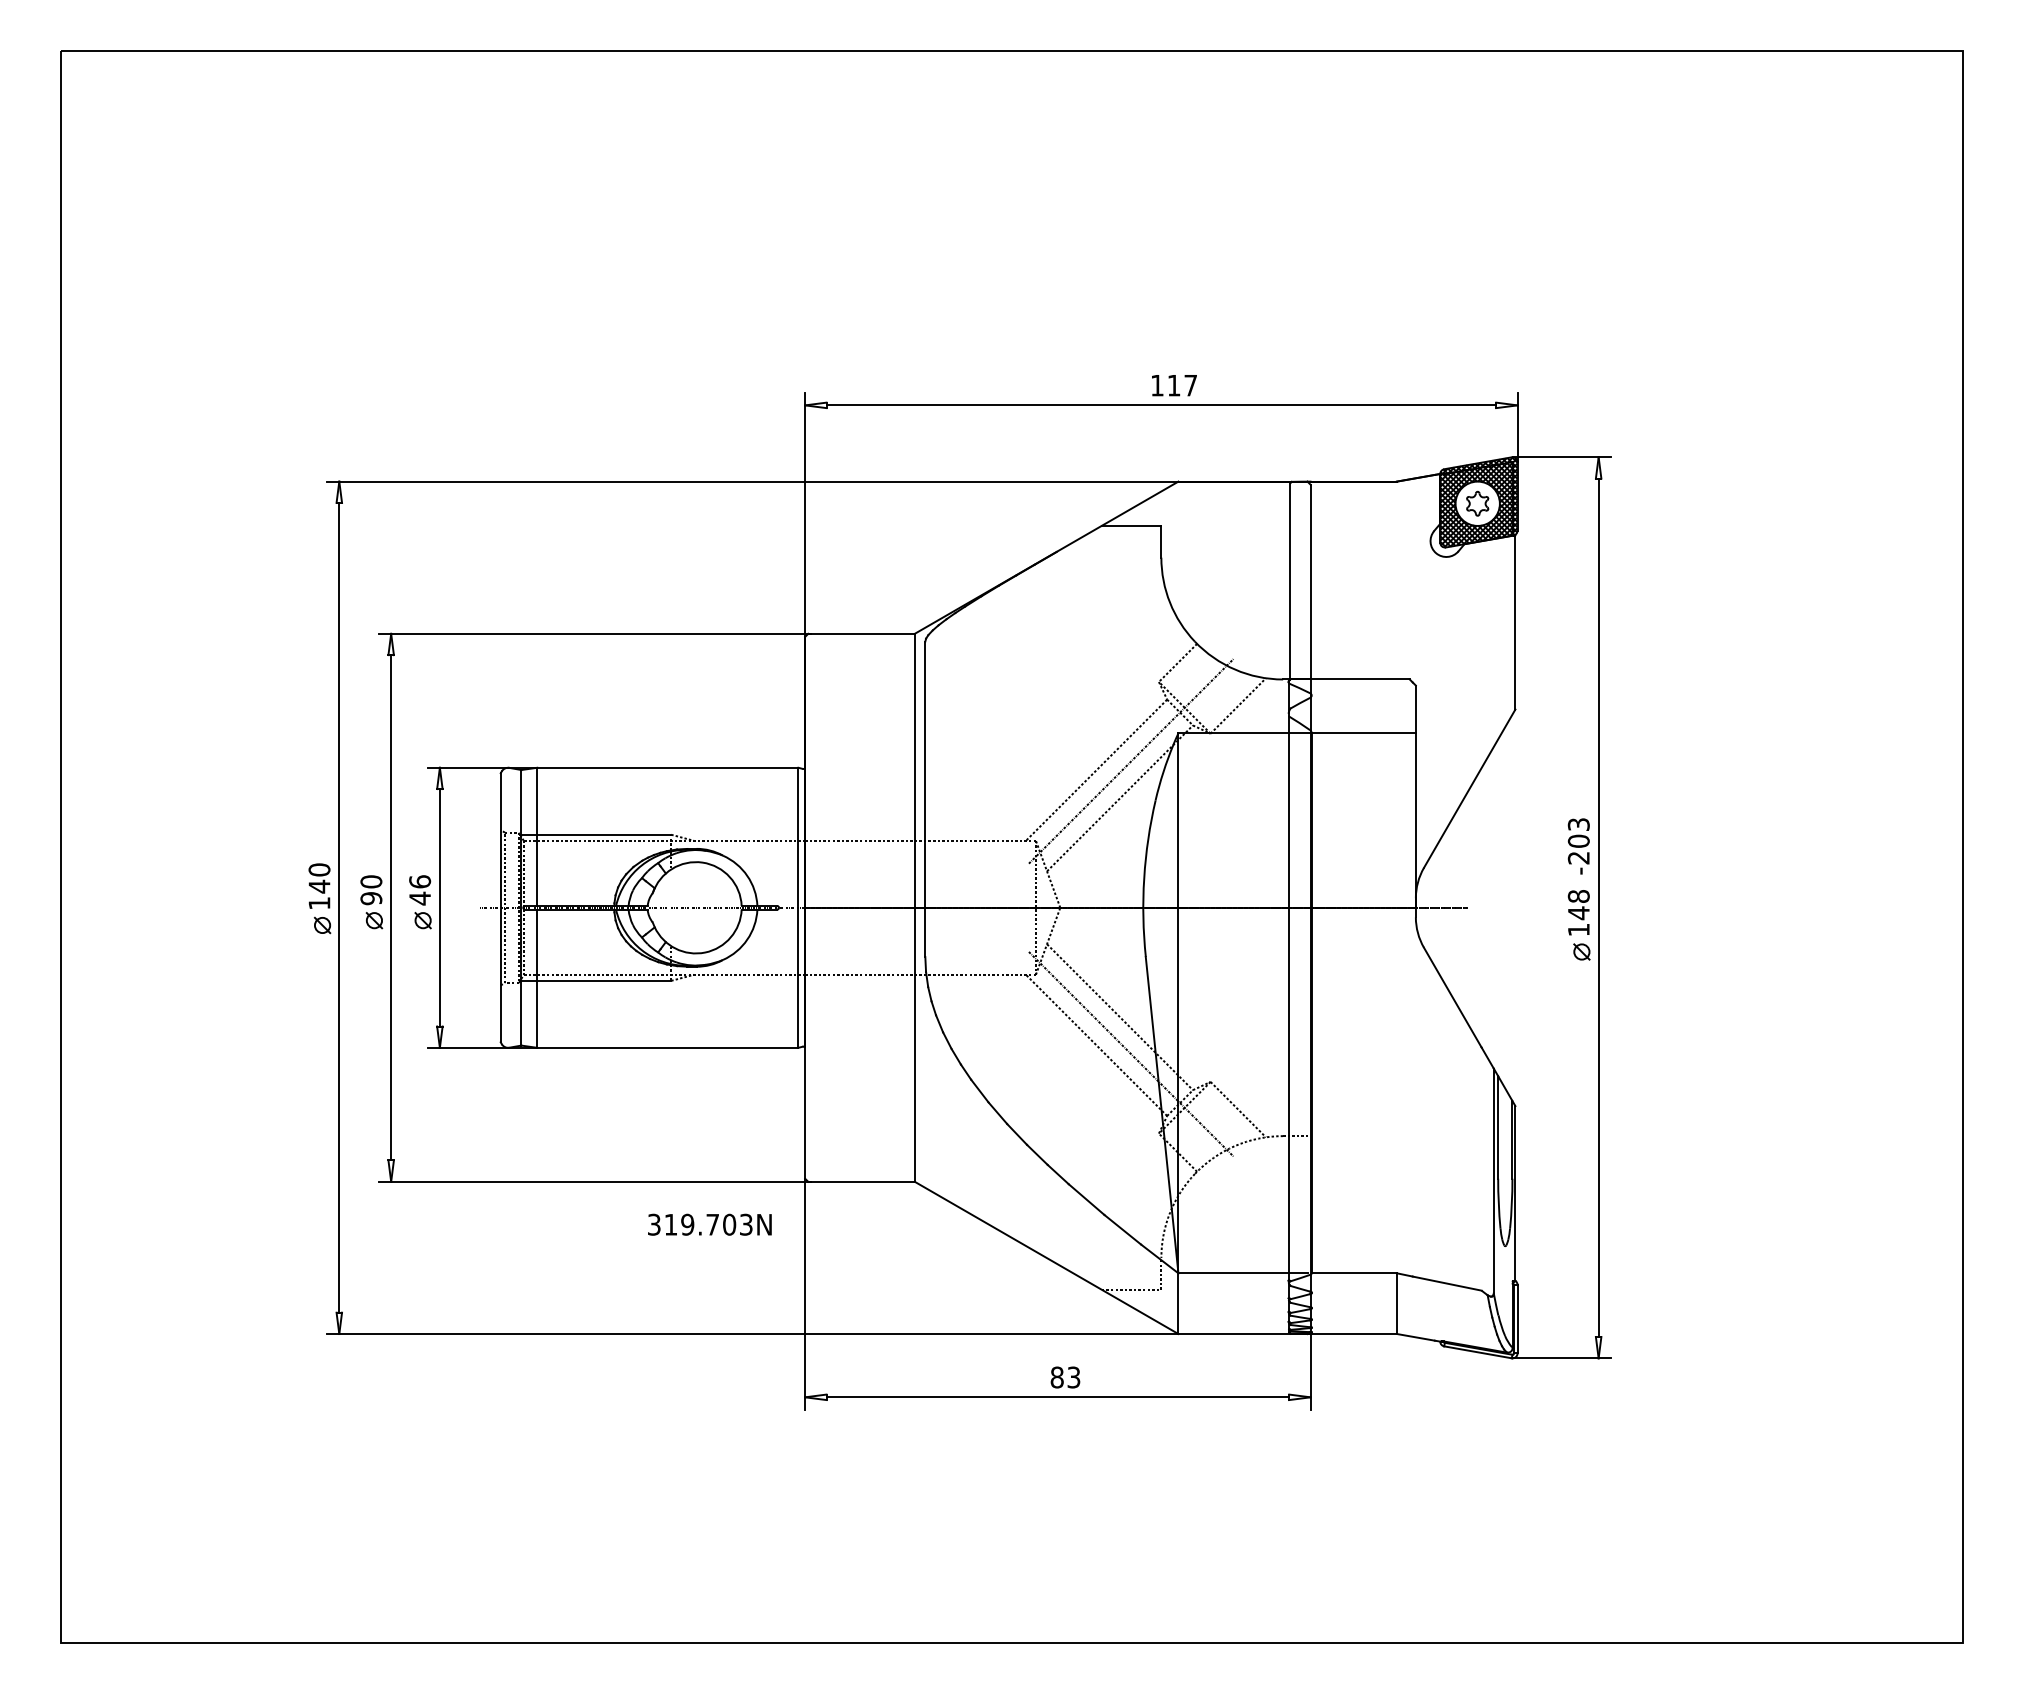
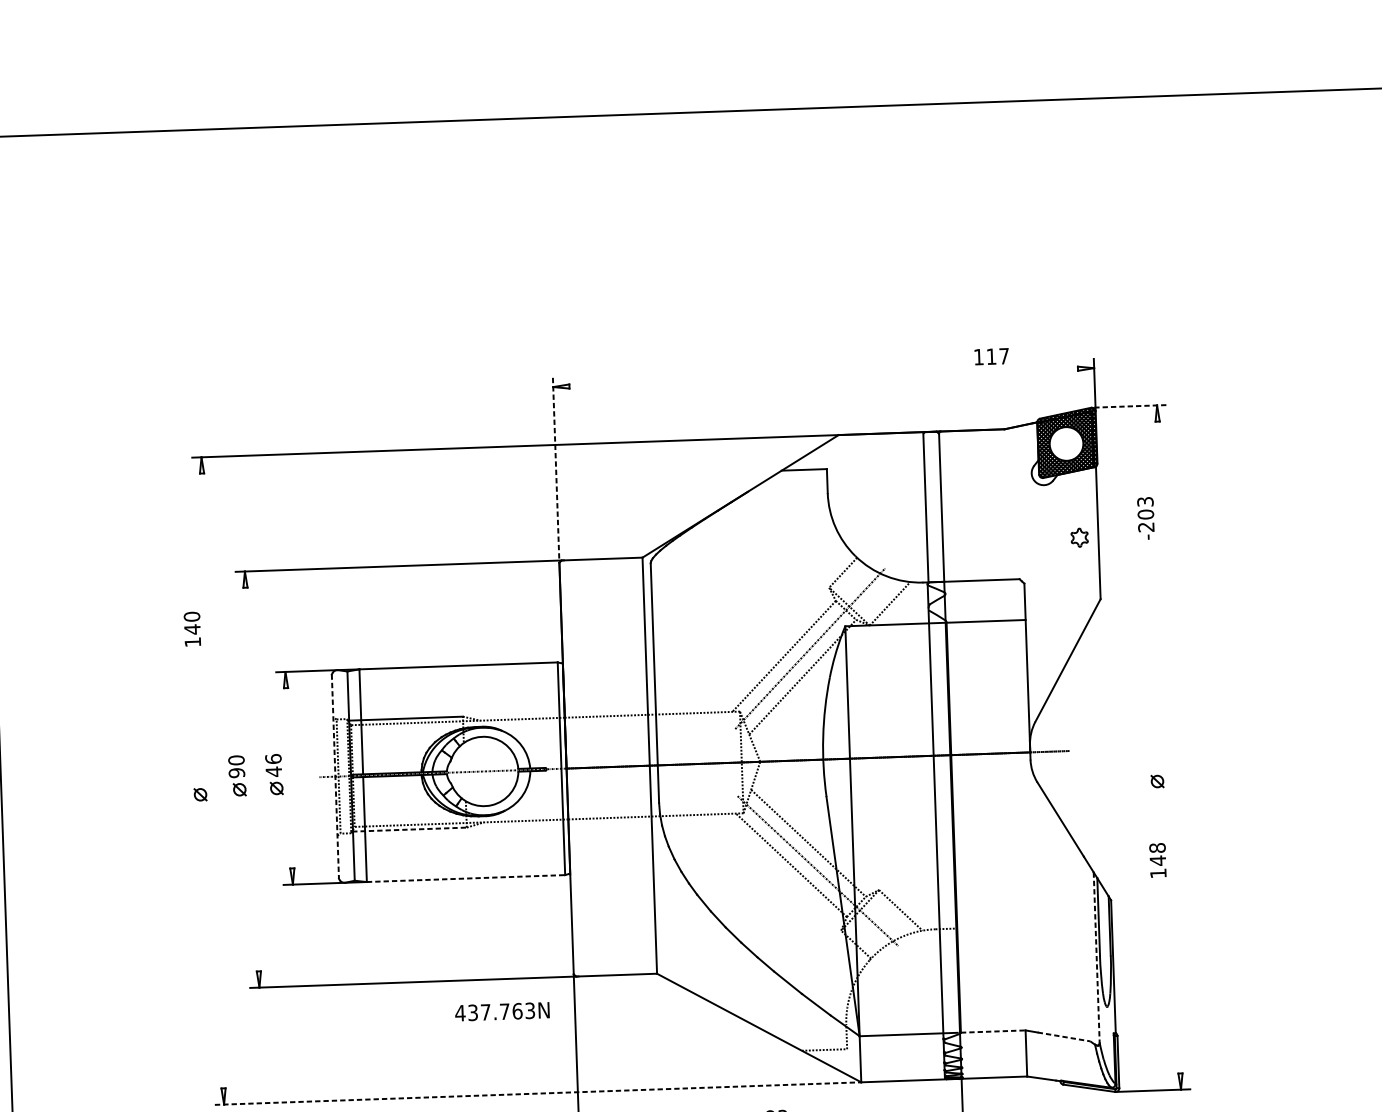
text: (1174, 385) -> (991, 356), moved
line: (1161, 405) -> (823, 377), removed
line: (1561, 457) -> (1128, 406), solid -> dashed
part: (1477, 503) -> (1079, 537), moved
line: (805, 515) -> (556, 470), solid -> dashed
text: (1578, 846) -> (1145, 518), moved
text: (319, 885) -> (192, 628), moved
line: (339, 907) -> (212, 780), removed
line: (391, 907) -> (252, 779), removed
line: (439, 907) -> (288, 778), removed
line: (500, 907) -> (335, 776), solid -> dashed
line: (1598, 907) -> (1168, 747), removed
text: (1578, 912) -> (1157, 860), moved
line: (596, 980) -> (410, 829), solid -> dashed
line: (667, 1047) -> (465, 878), solid -> dashed
line: (1493, 1181) -> (1096, 958), solid -> dashed
text: (691, 1224) -> (488, 1012), 319.703N -> 437.763N
line: (1354, 1273) -> (993, 1031), solid -> dashed
line: (1447, 1283) -> (1064, 1036), solid -> dashed
line: (752, 1334) -> (537, 1093), solid -> dashed

